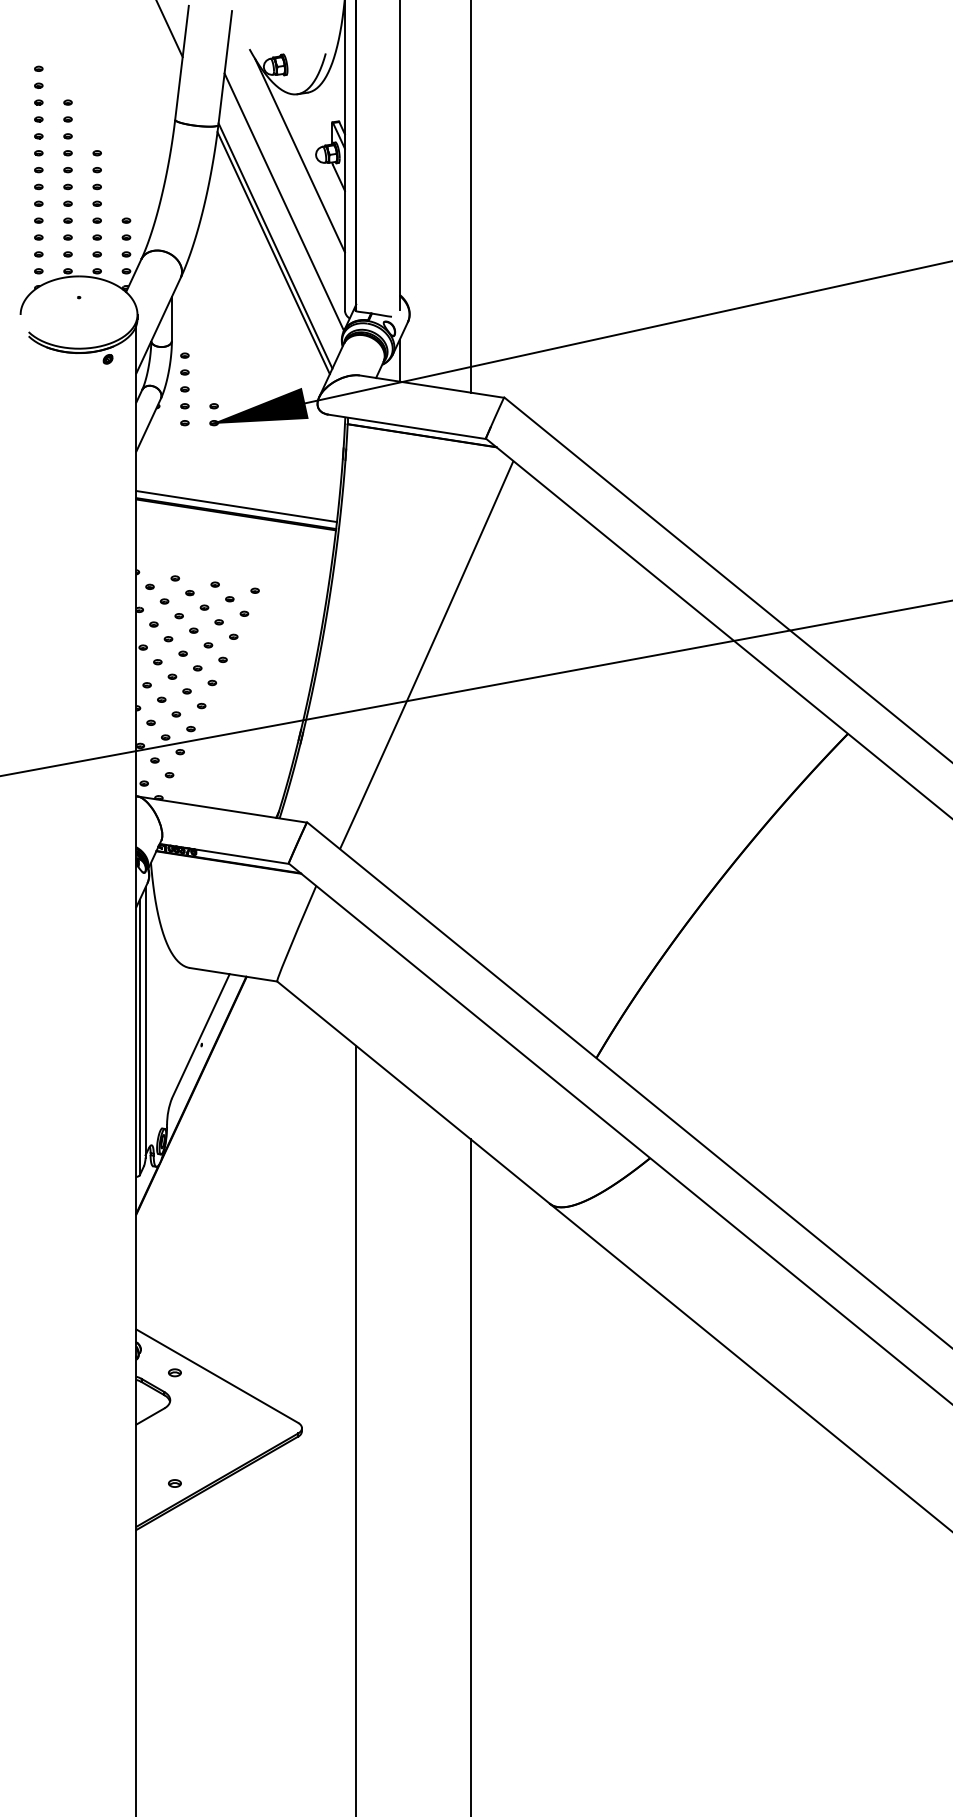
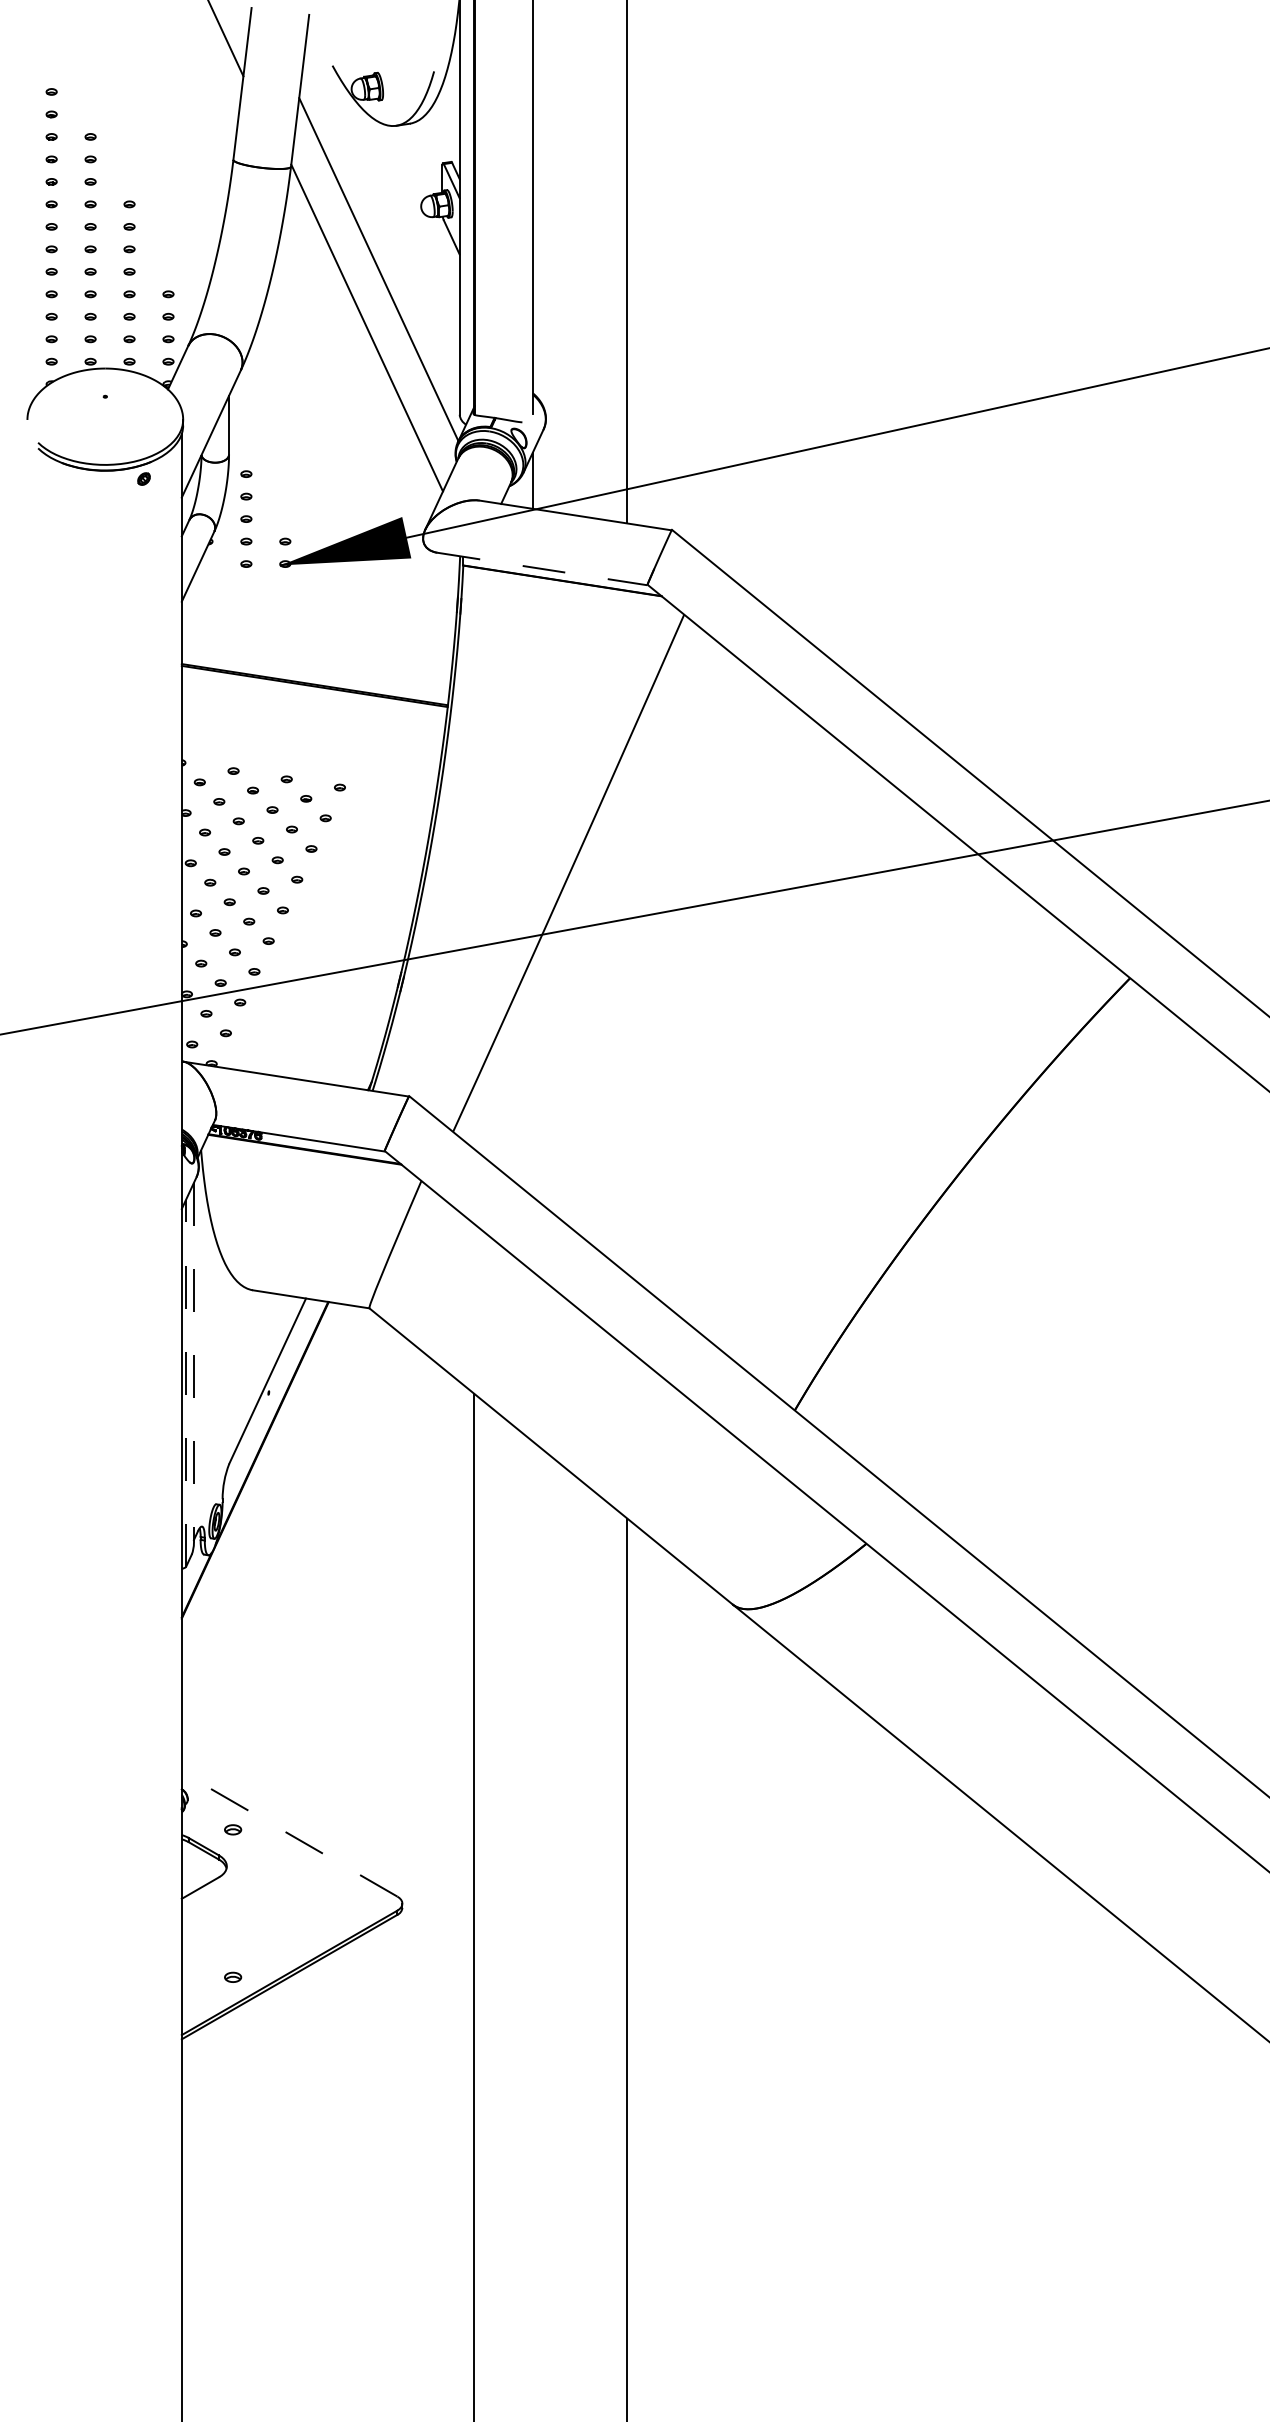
line: (299, 155) -> (399, 207), removed
line: (273, 253) -> (364, 337), removed
line: (407, 427) -> (543, 569), solid -> dashed
line: (236, 505) -> (315, 674), removed
line: (145, 1022) -> (193, 1363), solid -> dashed
line: (139, 1037) -> (186, 1383), solid -> dashed
line: (217, 1376) -> (289, 1834), solid -> dashed

